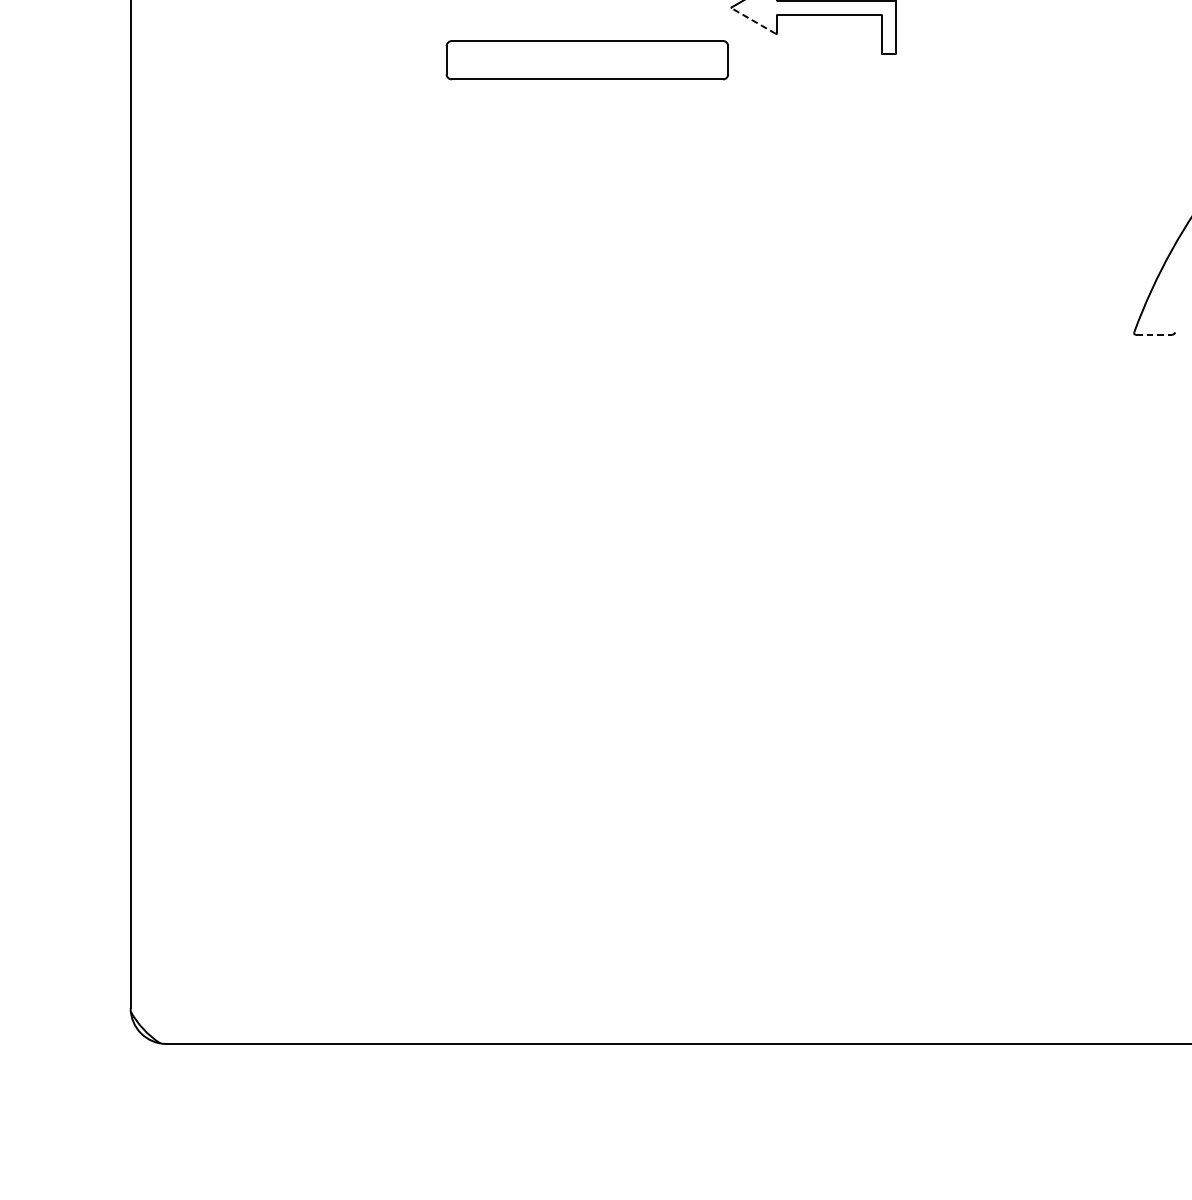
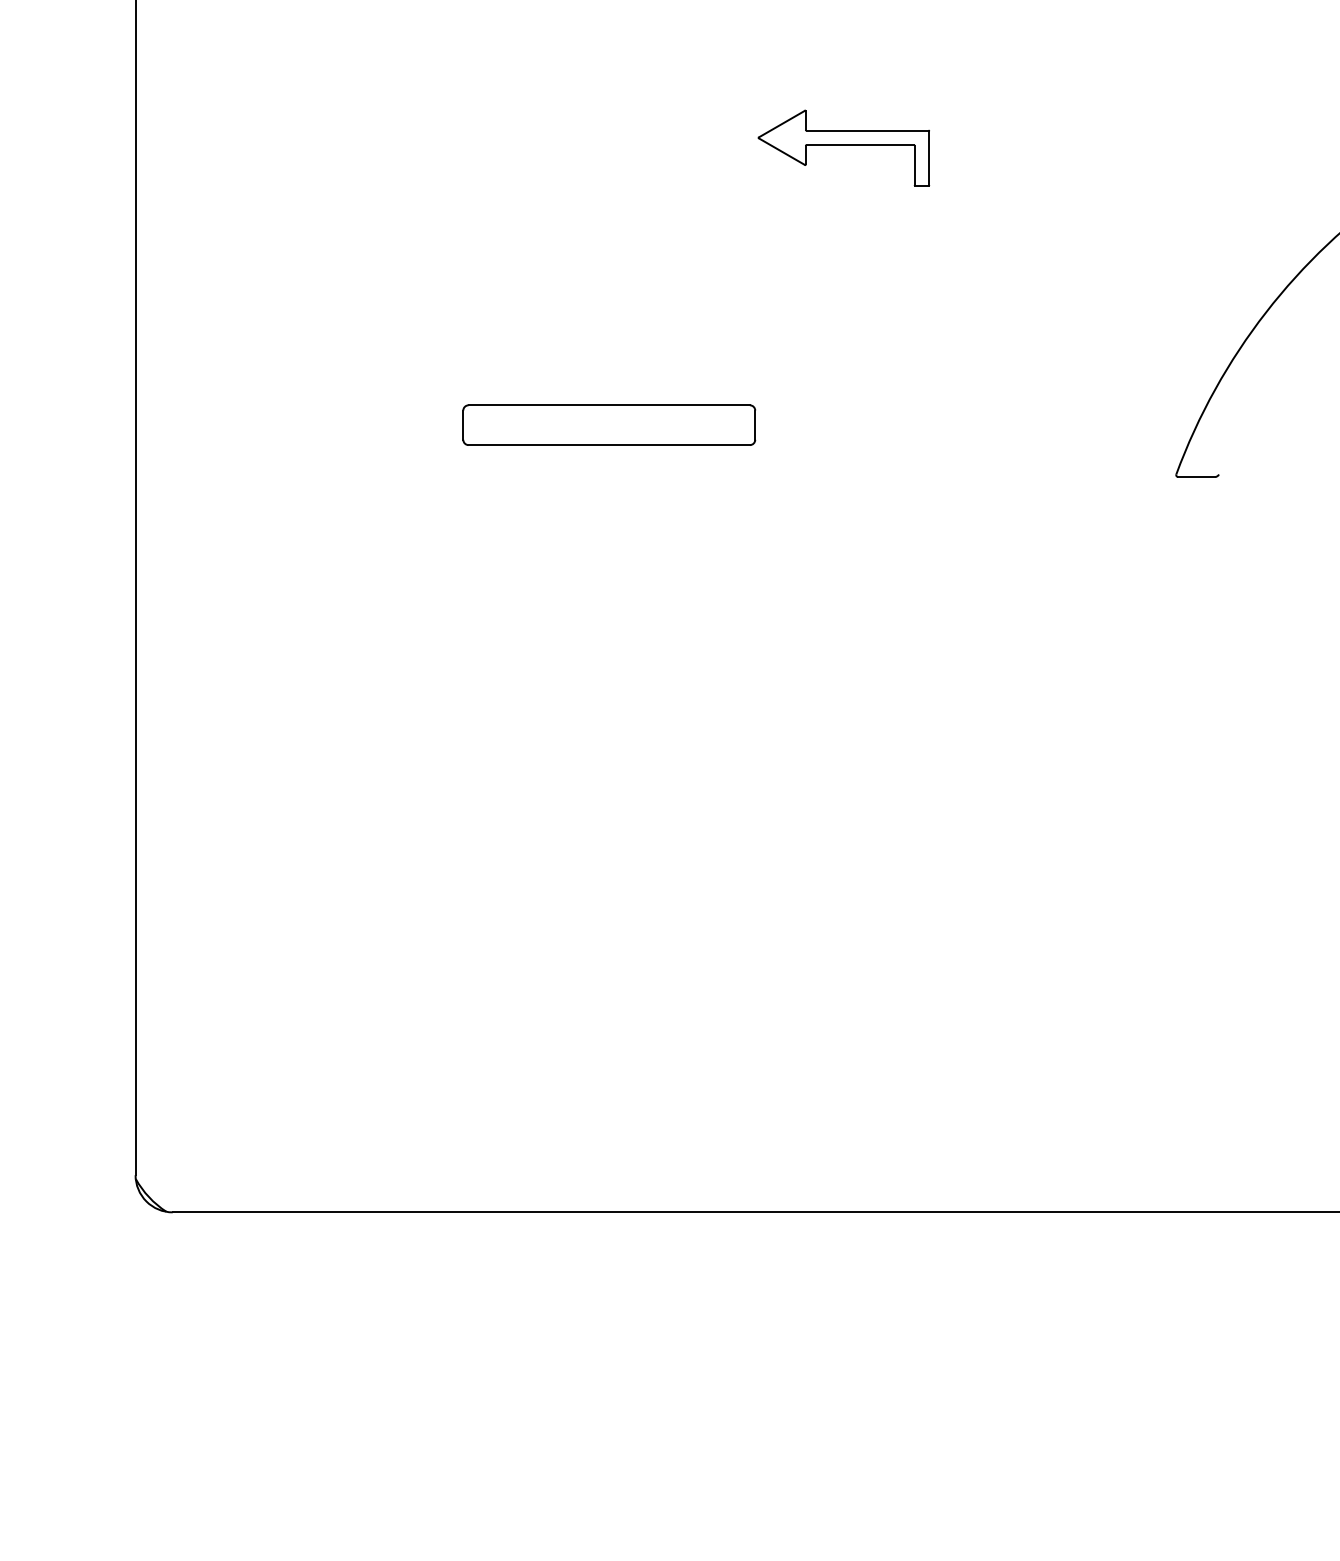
line: (753, 20) -> (781, 151), dashed -> solid
part: (587, 59) -> (609, 424), moved
line: (1153, 334) -> (1196, 476), dashed -> solid

